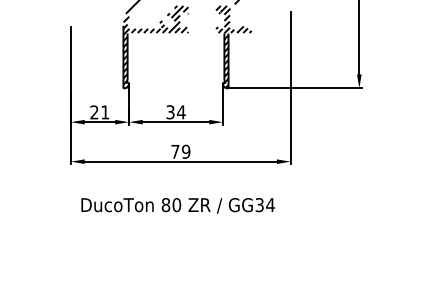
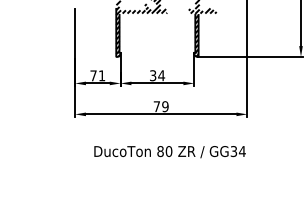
text: (94, 112) -> (93, 75), 21 -> 71
text: (177, 205) -> (169, 151), moved

